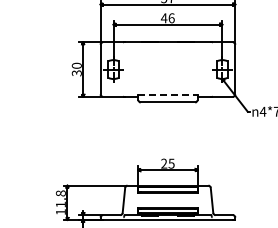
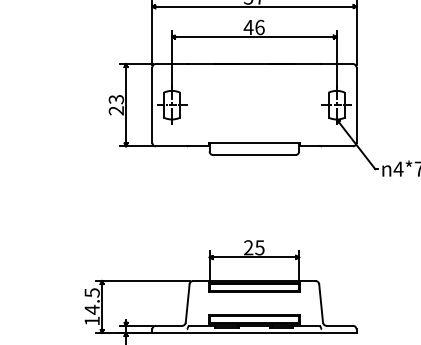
text: (76, 69) -> (115, 105), 30 -> 23
line: (168, 94) -> (255, 142), dashed -> solid
text: (60, 198) -> (91, 300), 11.8 -> 14.5

